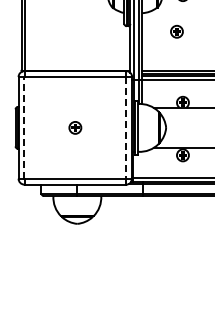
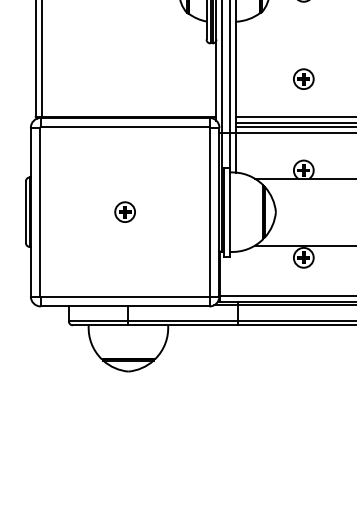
part: (176, 31) -> (303, 78), moved
line: (24, 127) -> (40, 211), dashed -> solid
line: (126, 127) -> (210, 211), dashed -> solid

